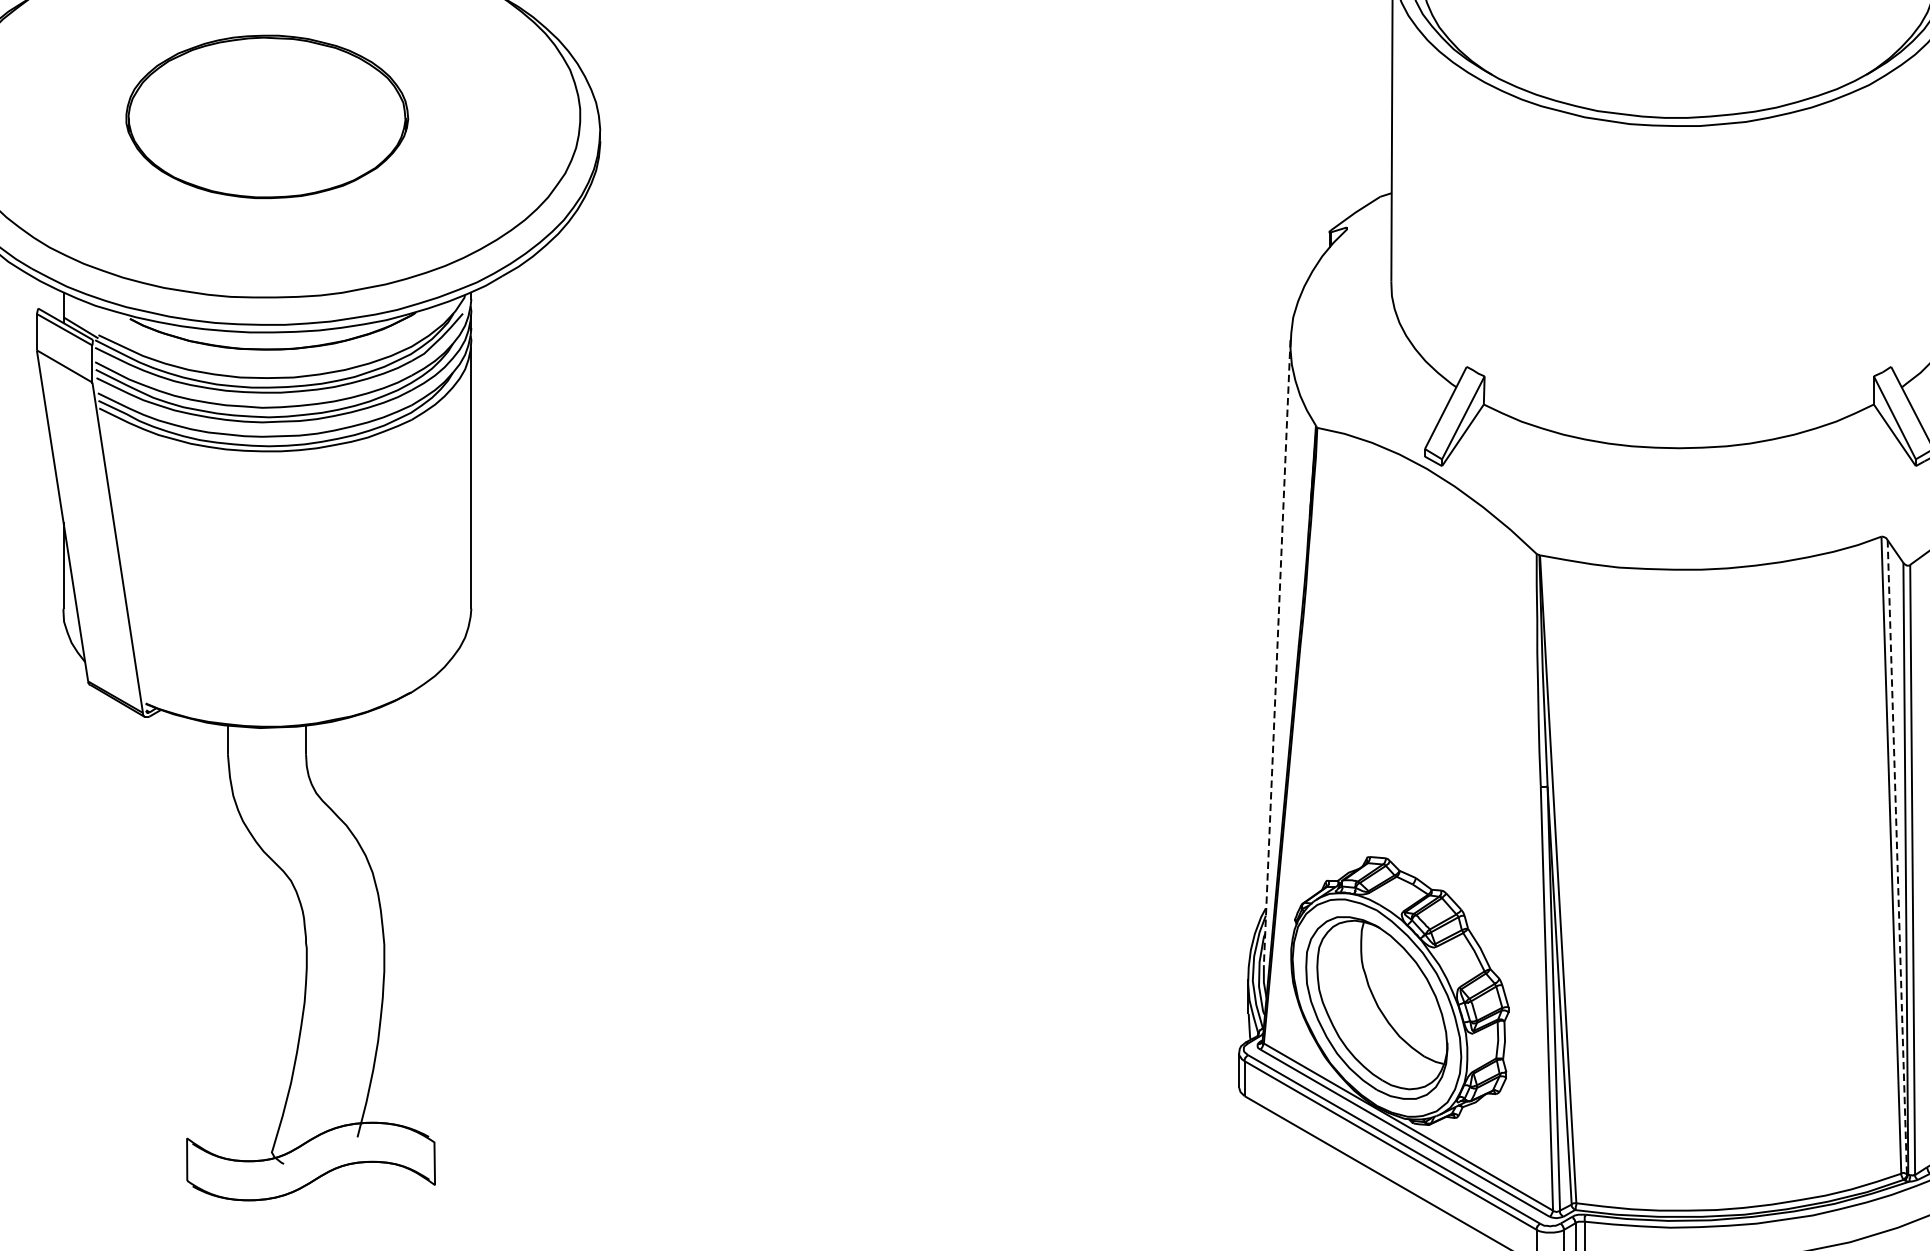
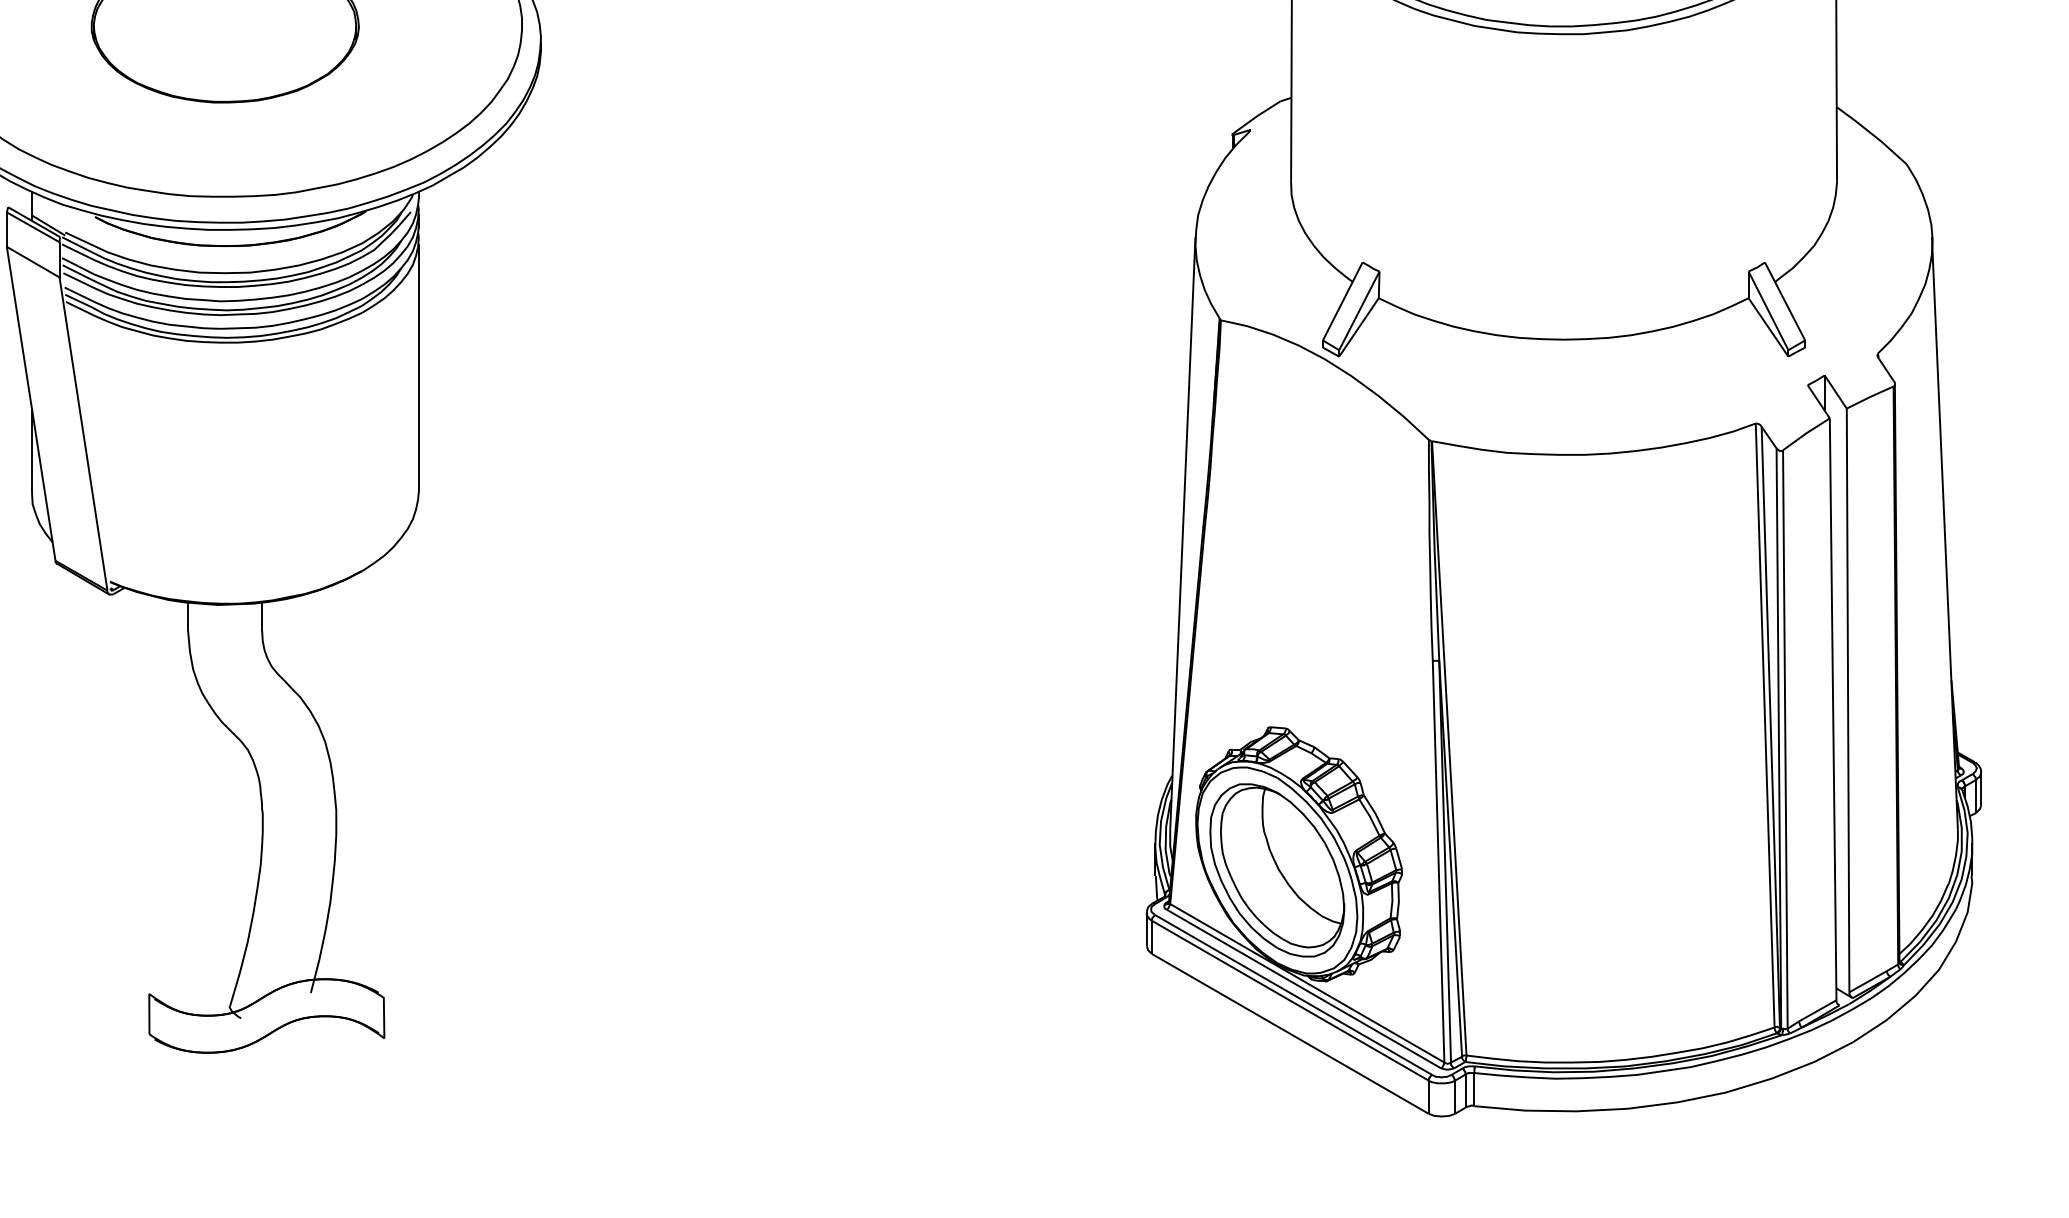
line: (1276, 652) -> (1182, 533), dashed -> solid
line: (1896, 857) -> (1770, 727), dashed -> solid

